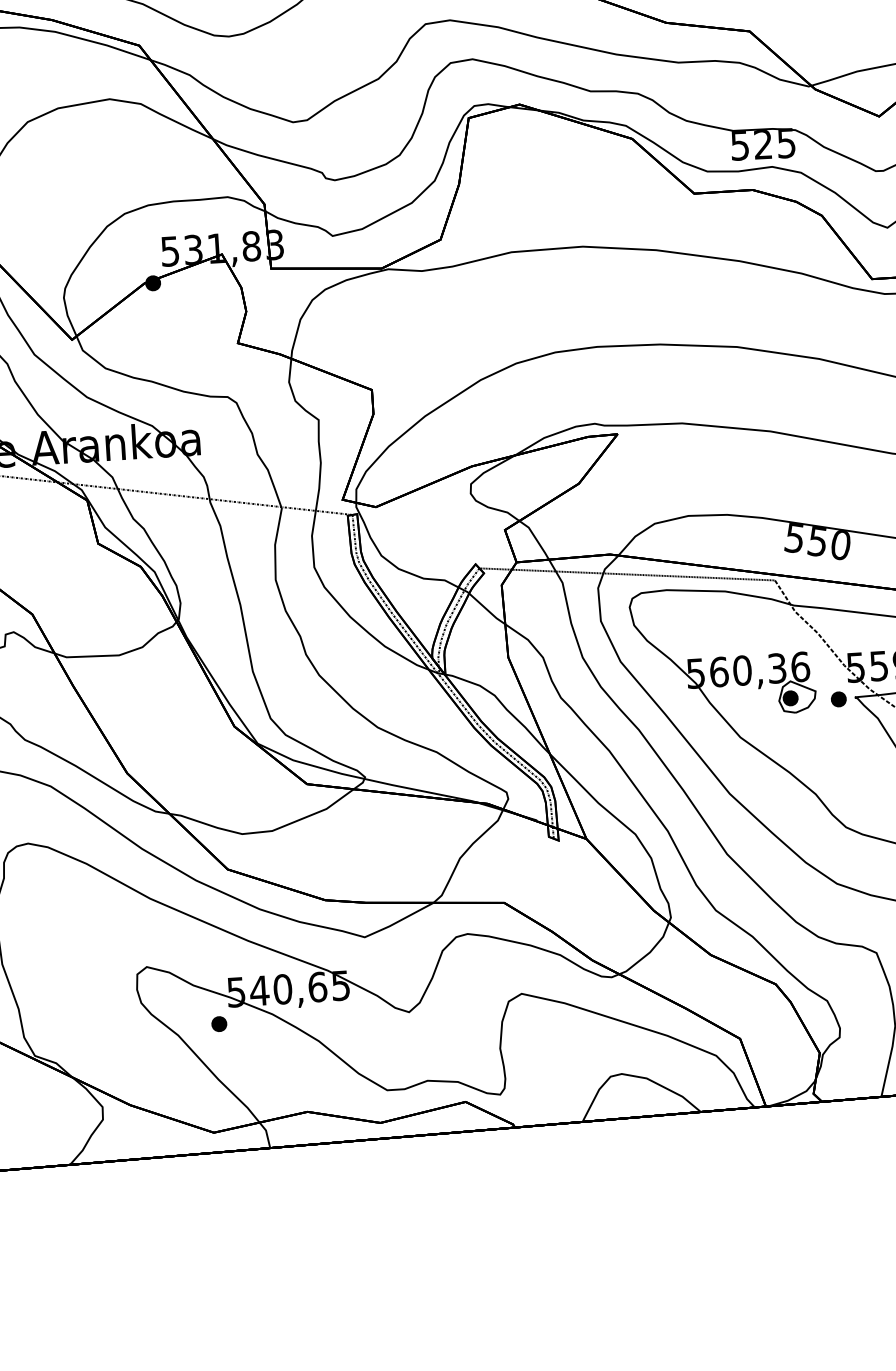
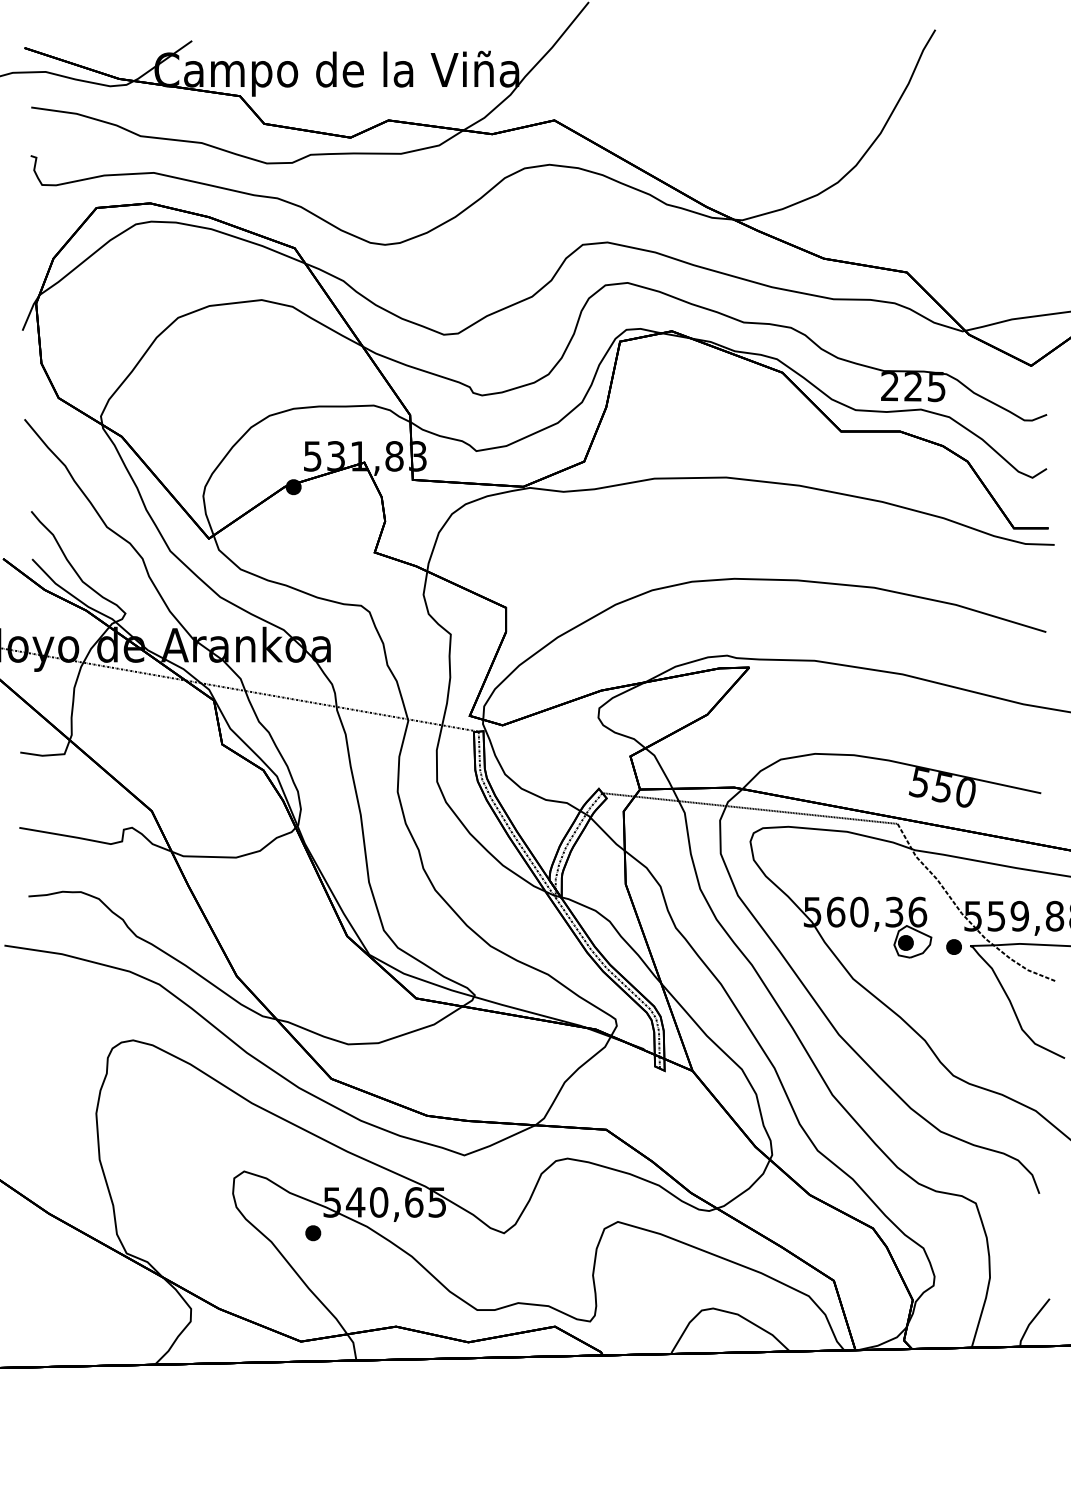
text: (739, 145) -> (889, 386), 525 -> 225

